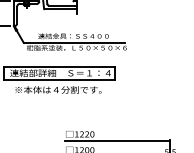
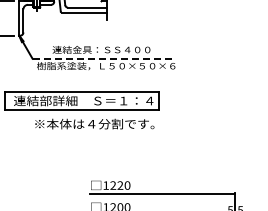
line: (74, 42) -> (102, 58), solid -> dashed
text: (58, 89) -> (94, 123), moved

